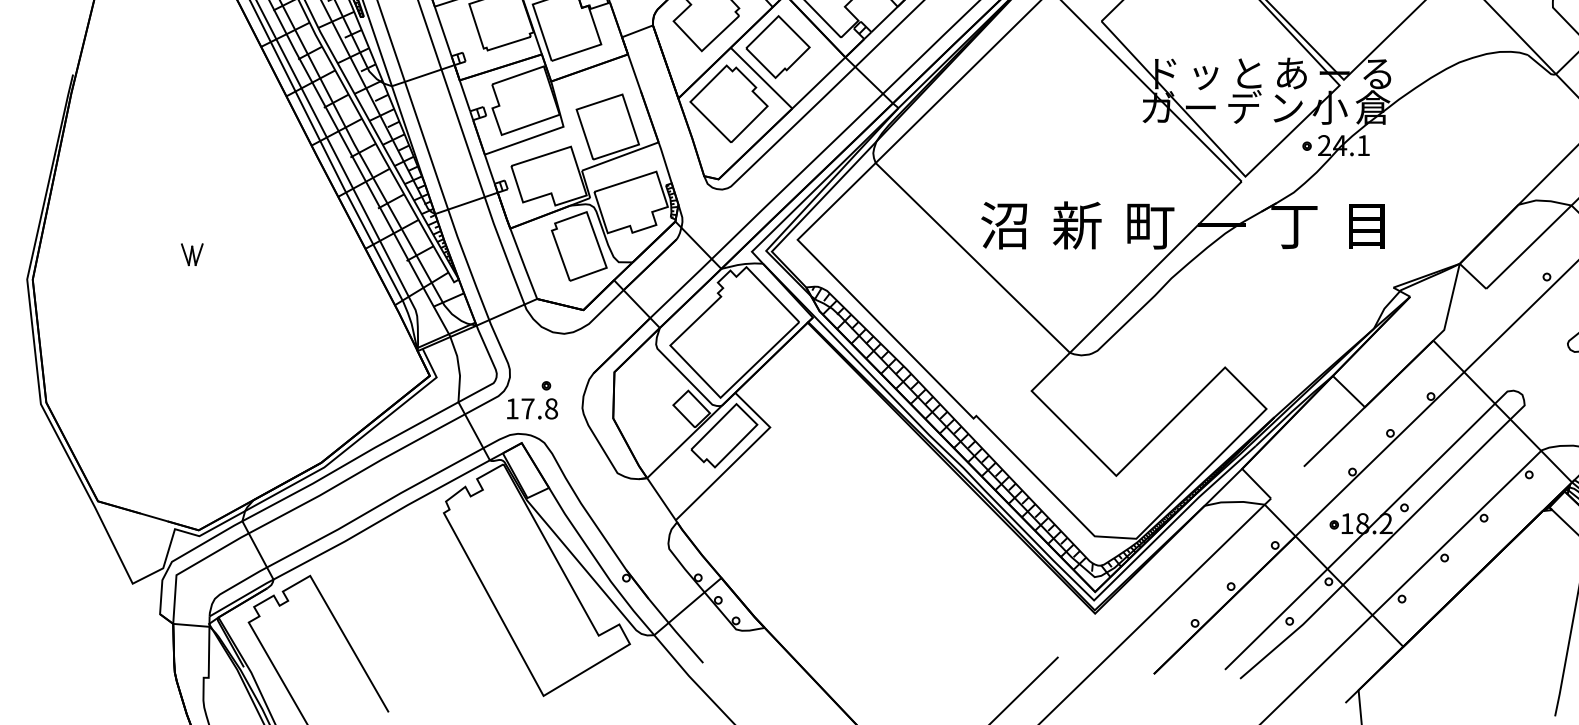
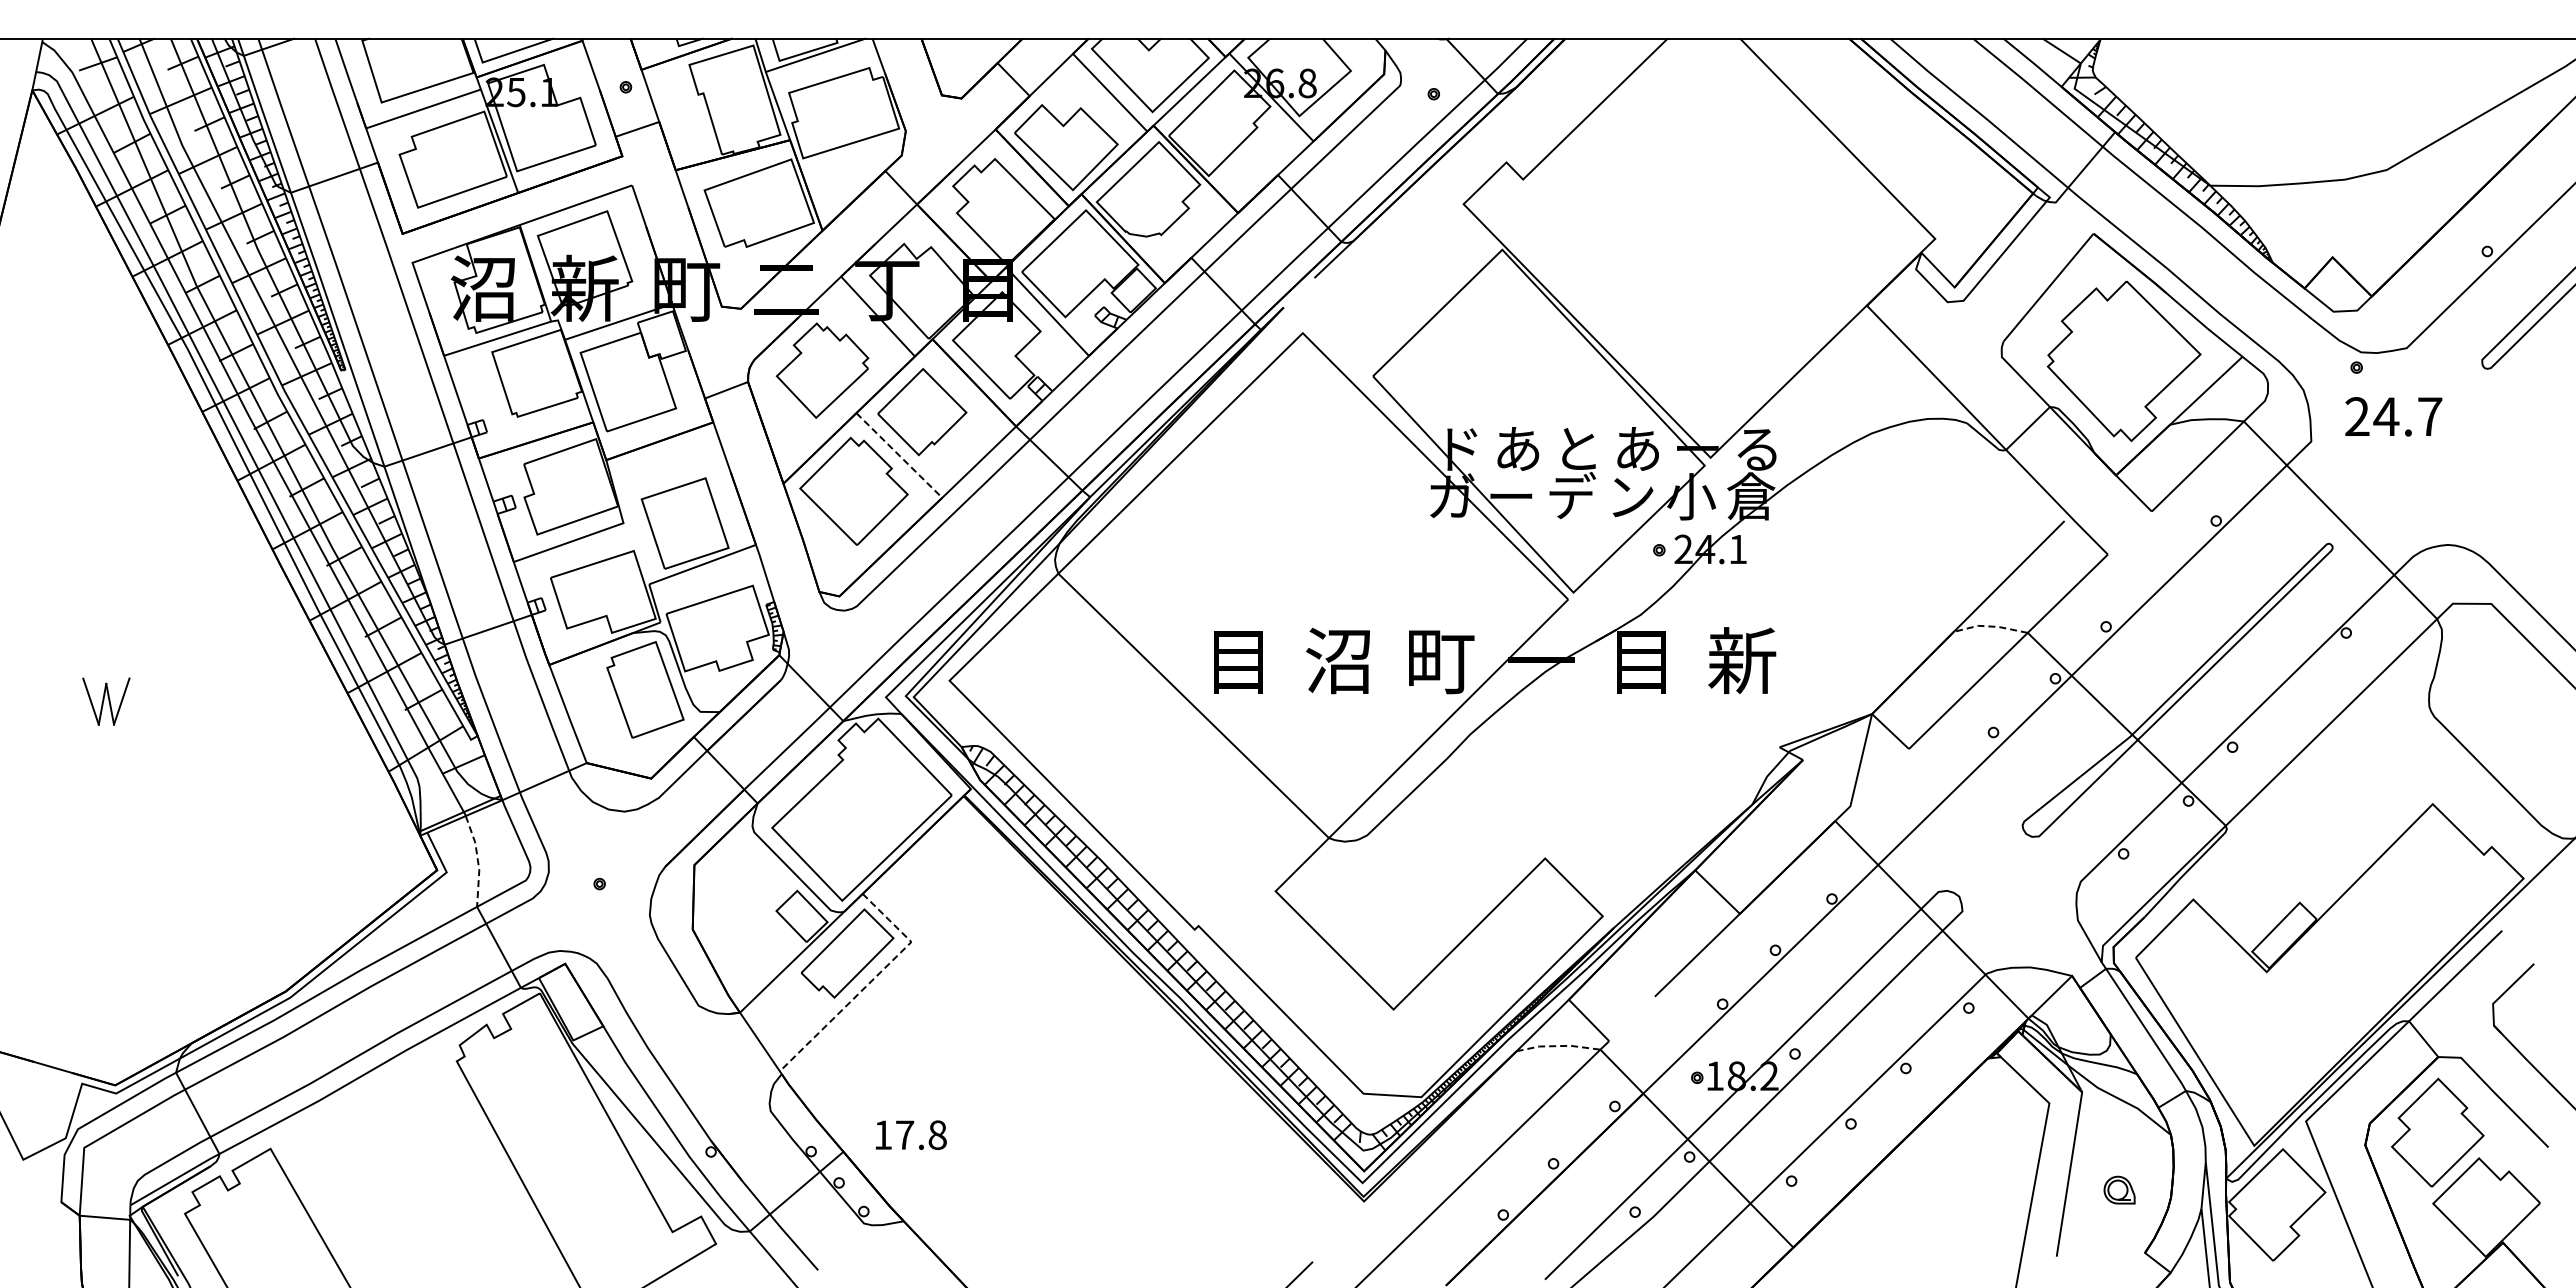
text: (1205, 73) -> (1518, 449), ッ -> あ
line: (761, 78) -> (899, 455), solid -> dashed
line: (1544, 200) -> (1990, 626), solid -> dashed
text: (1077, 225) -> (1339, 660), 新 -> 沼
text: (1366, 225) -> (1742, 660), 目 -> 新
text: (1004, 226) -> (1237, 661), 沼 -> 目
text: (1294, 226) -> (1641, 662), 丁 -> 目
part: (191, 254) -> (105, 700), size x1.6
line: (458, 368) -> (477, 860), solid -> dashed
text: (532, 408) -> (911, 1134), moved
line: (740, 456) -> (870, 982), solid -> dashed
line: (1233, 502) -> (1557, 1046), solid -> dashed

